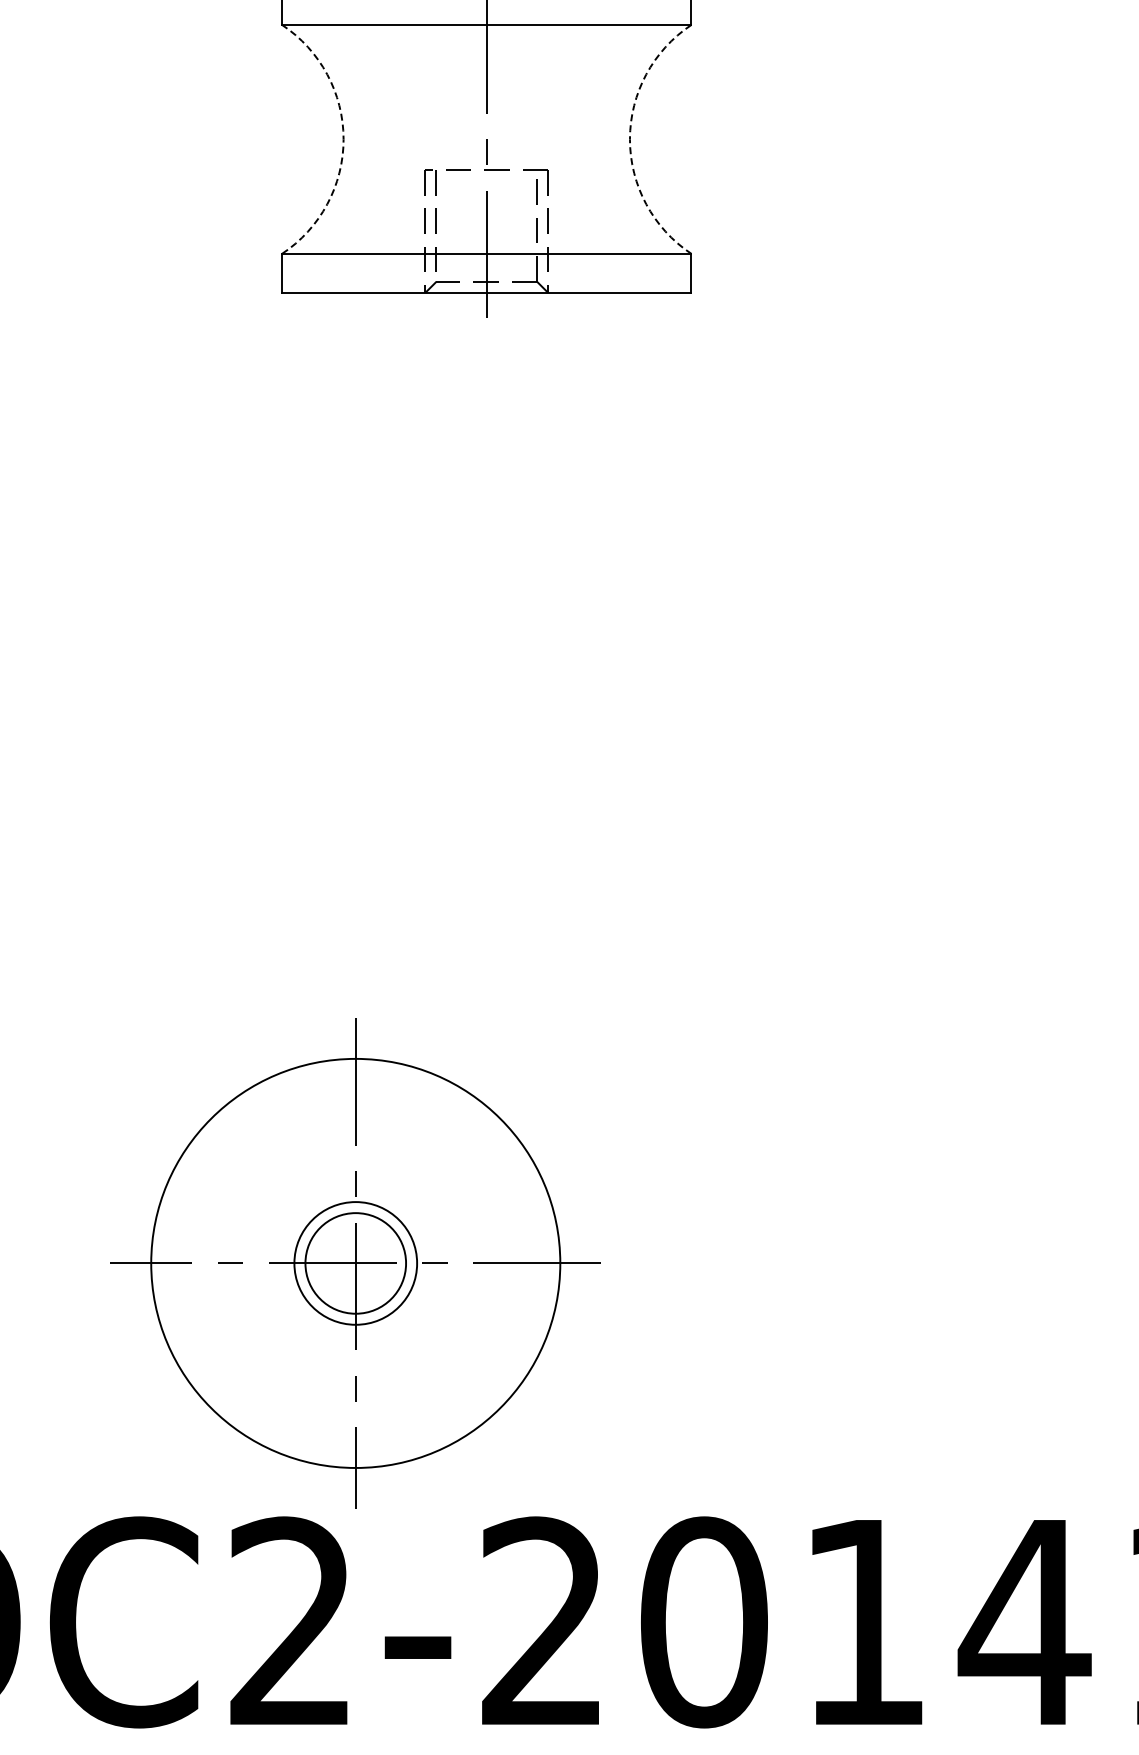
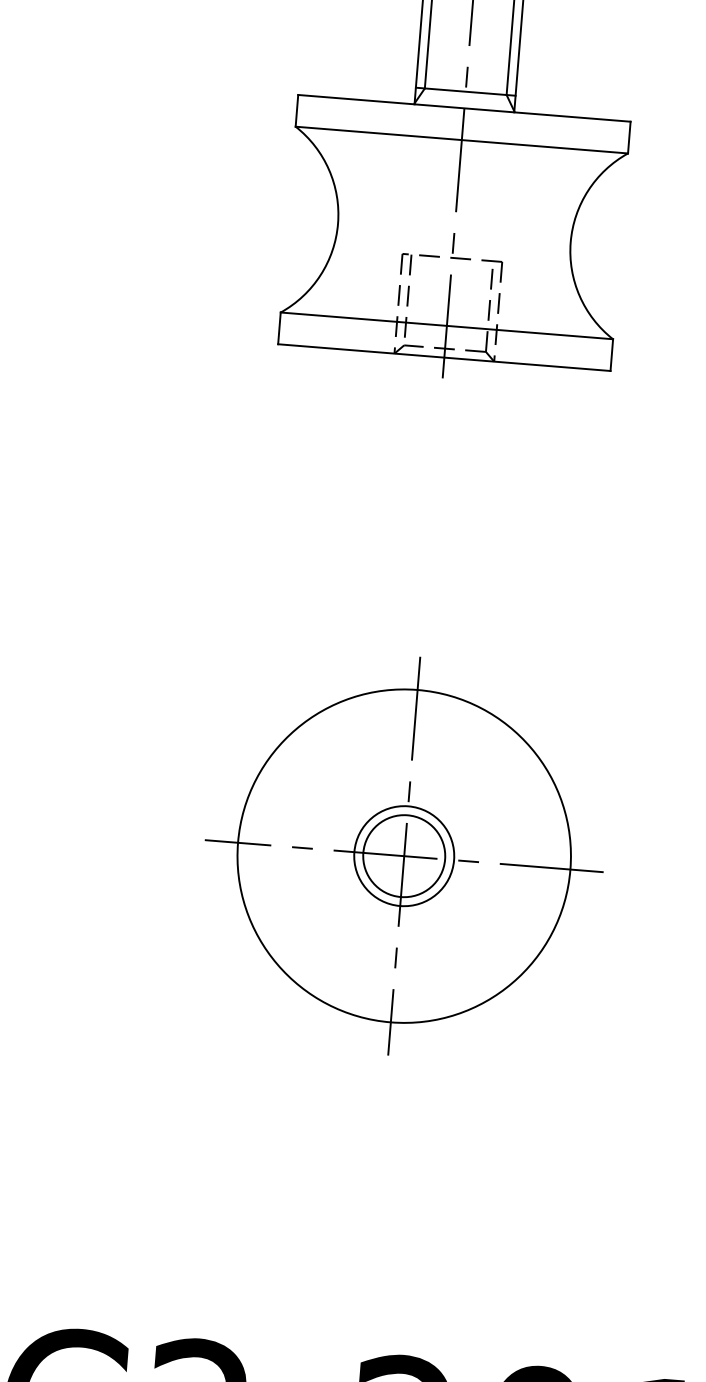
arc: (343, 139) -> (337, 223), dashed -> solid
arc: (629, 139) -> (570, 242), dashed -> solid
part: (355, 1263) -> (404, 856), moved

